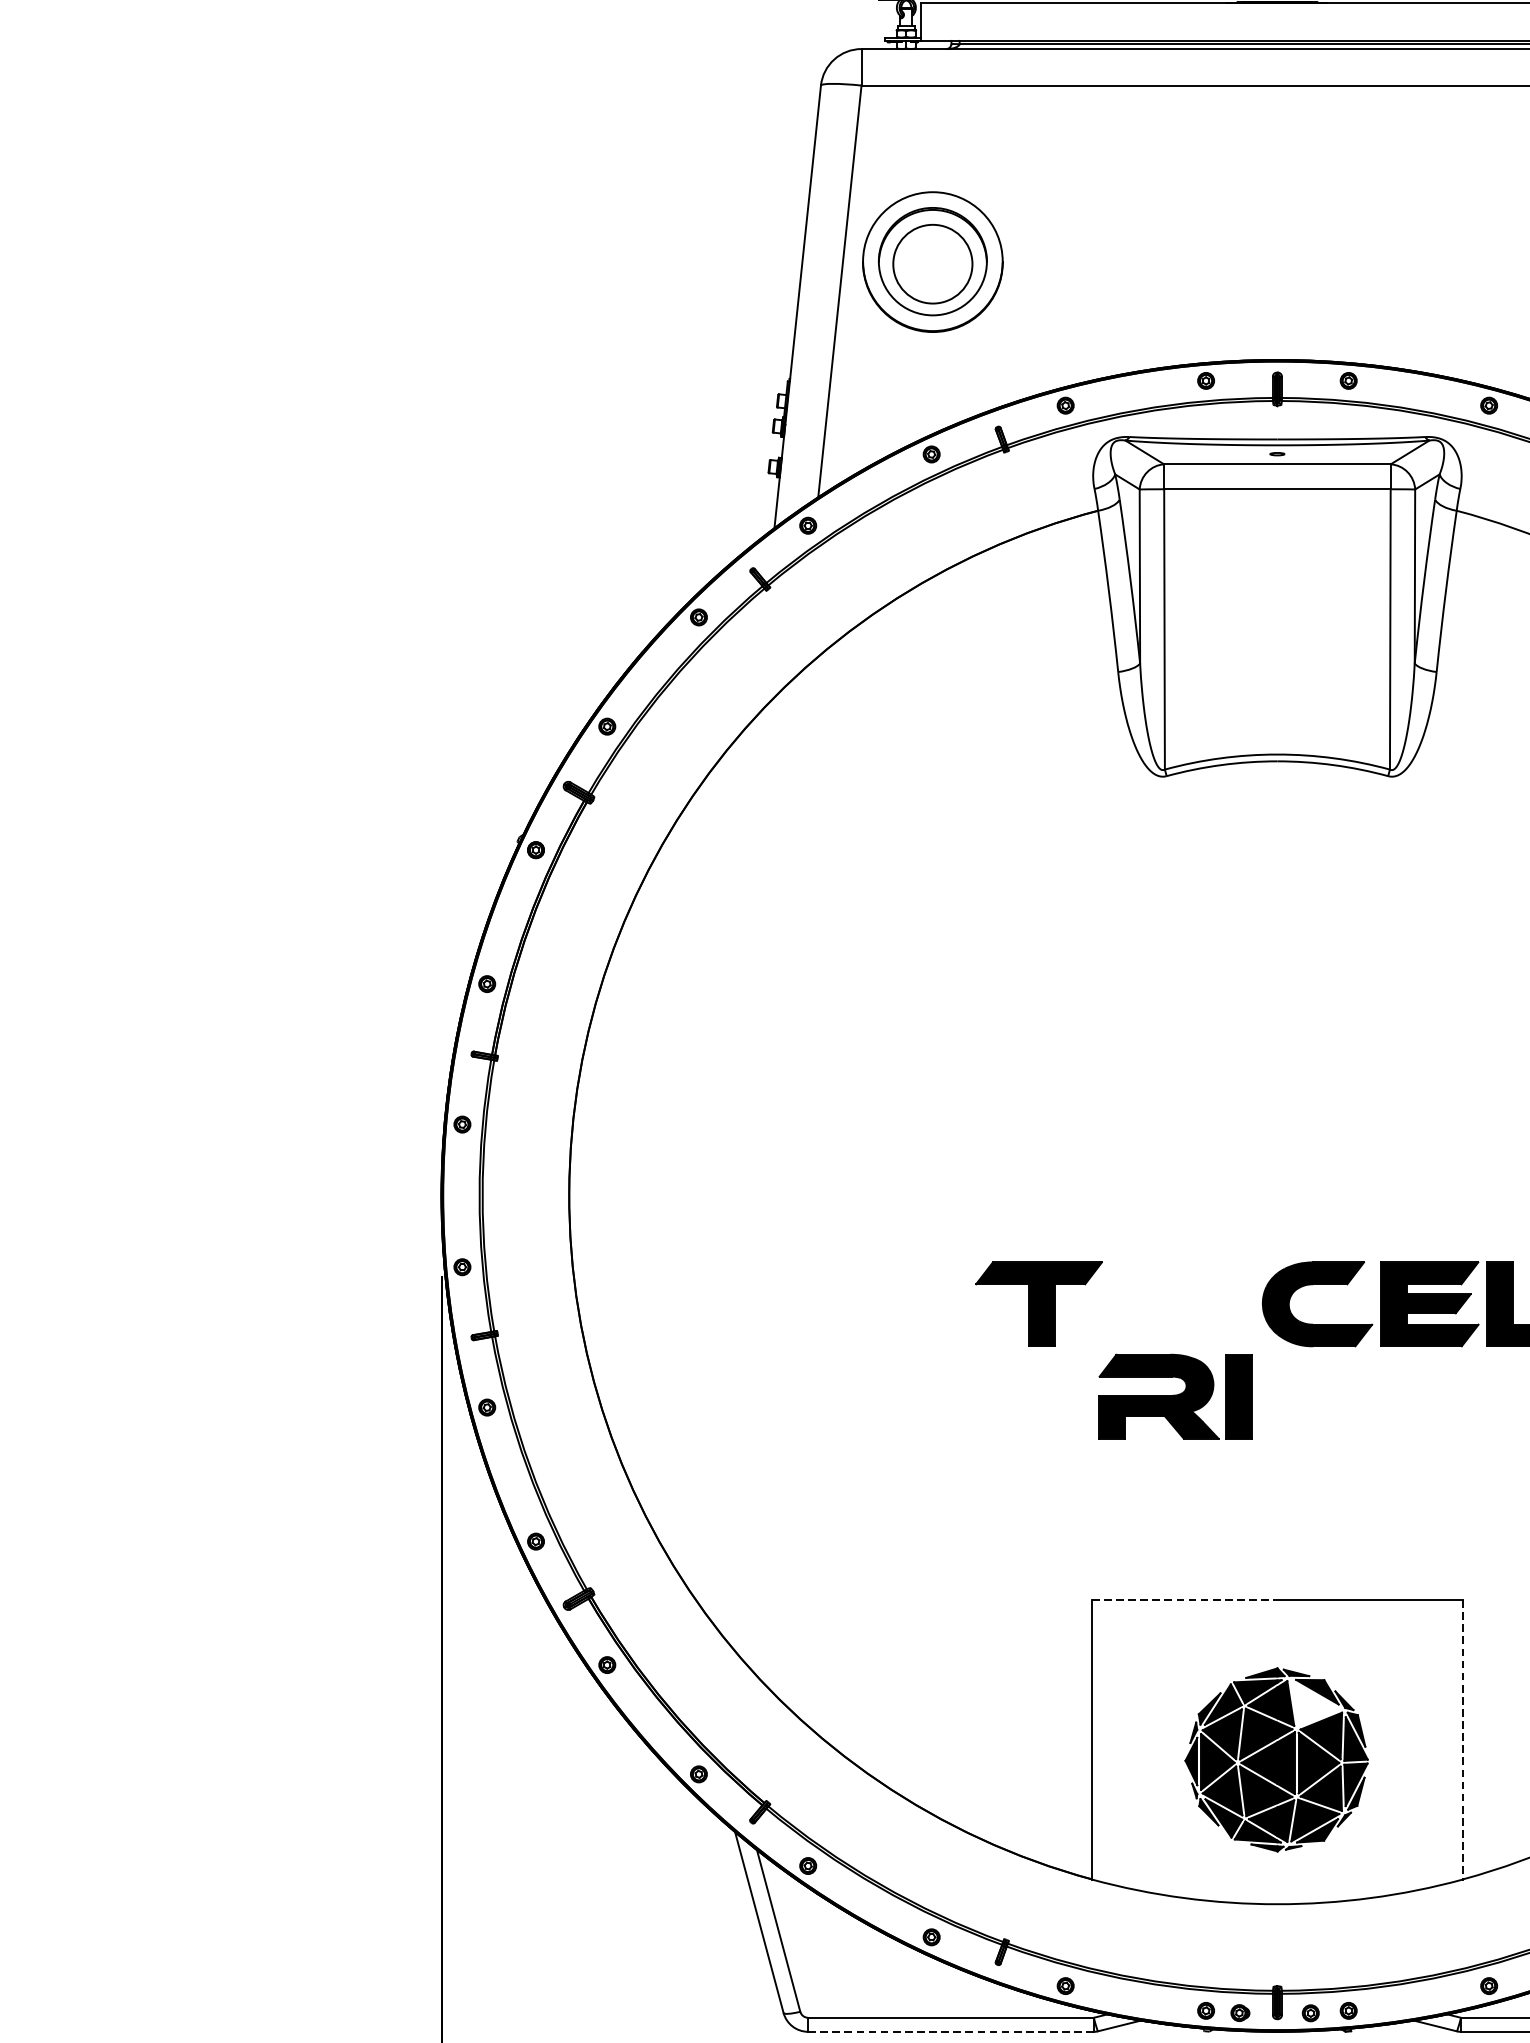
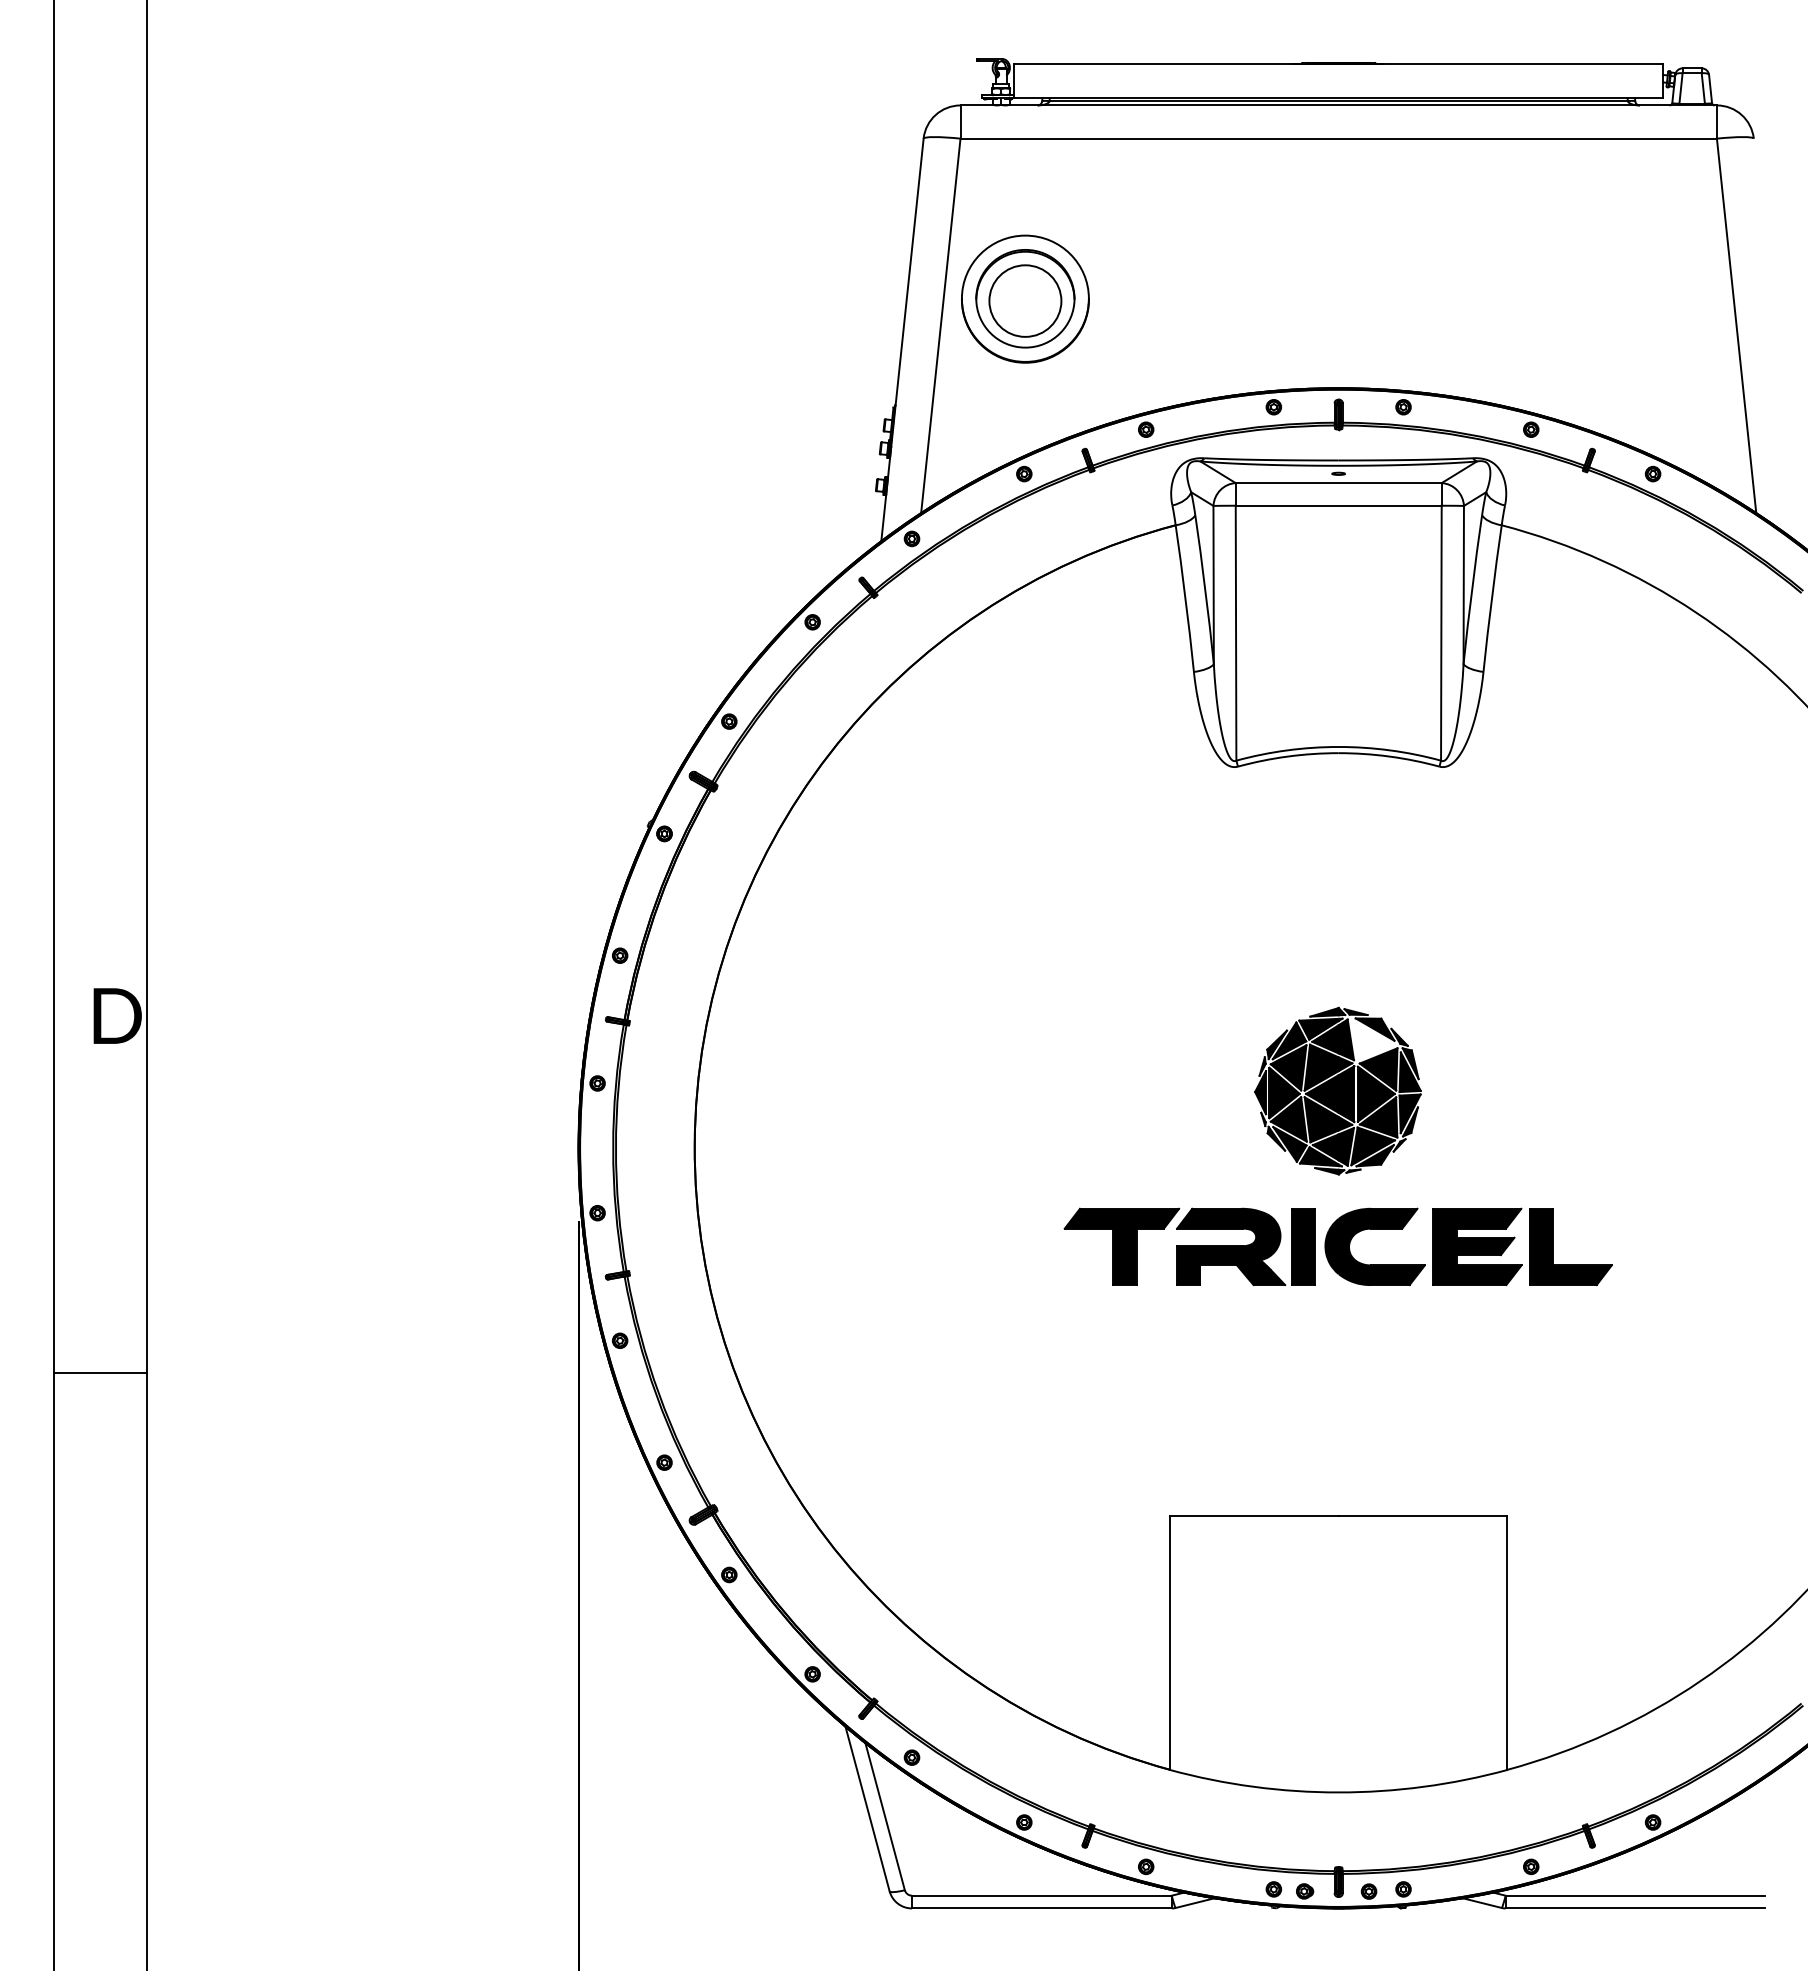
part: (1174, 1396) -> (1245, 1246), moved
line: (1184, 1599) -> (1254, 1515), dashed -> solid
line: (1463, 1739) -> (1507, 1642), dashed -> solid
part: (1276, 1759) -> (1337, 1090), moved
line: (950, 2031) -> (1041, 1908), dashed -> solid

